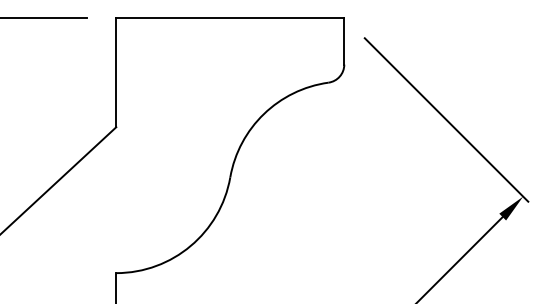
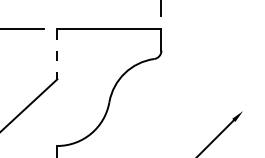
line: (116, 72) -> (57, 54), solid -> dashed
line: (445, 118) -> (207, 75), removed

